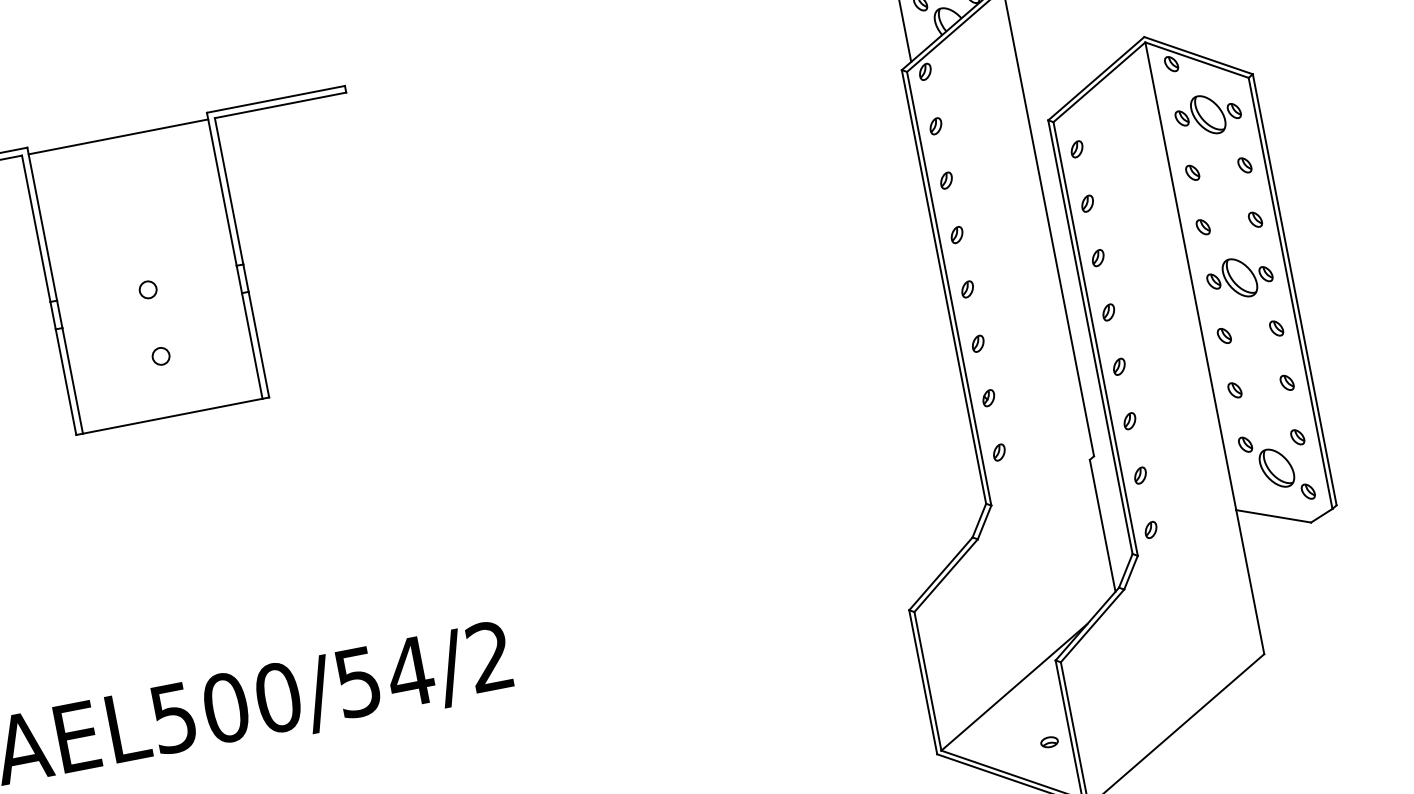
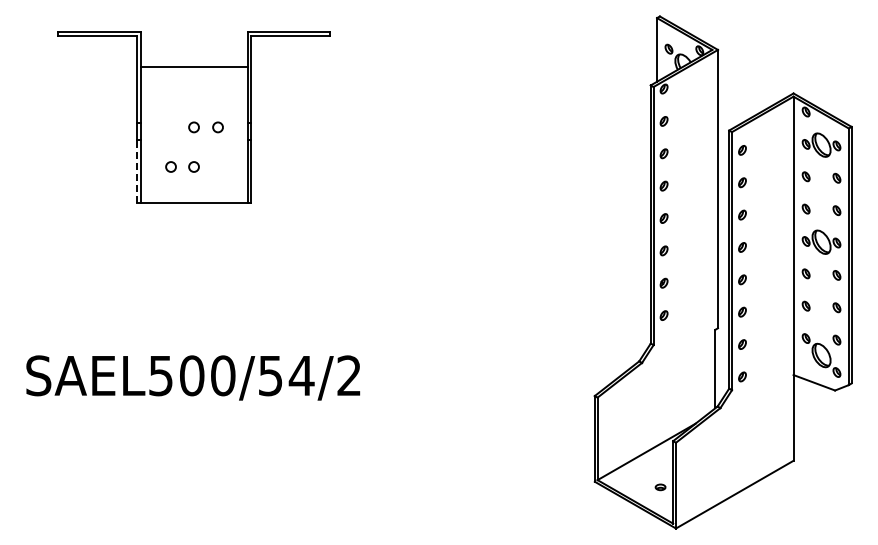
line: (117, 137) -> (193, 67), moved
circle: (187, 282) -> (217, 127), added
circle: (121, 363) -> (170, 166), added
line: (65, 381) -> (136, 170), solid -> dashed

